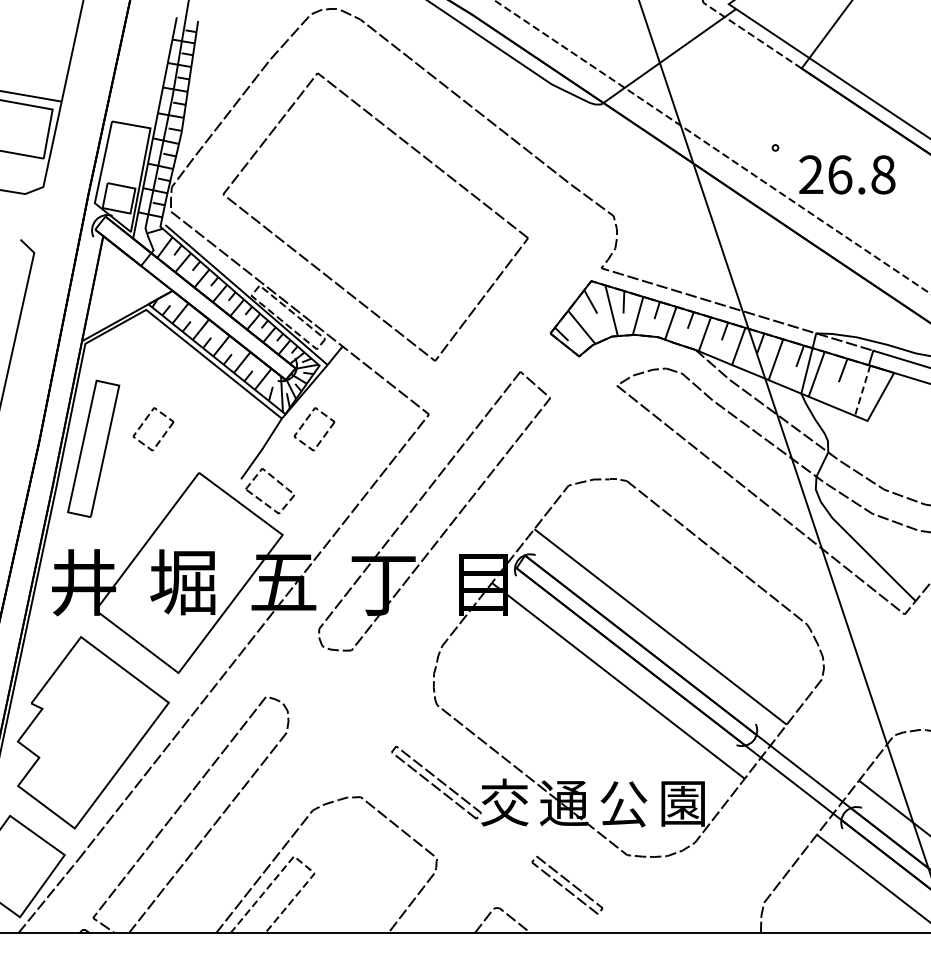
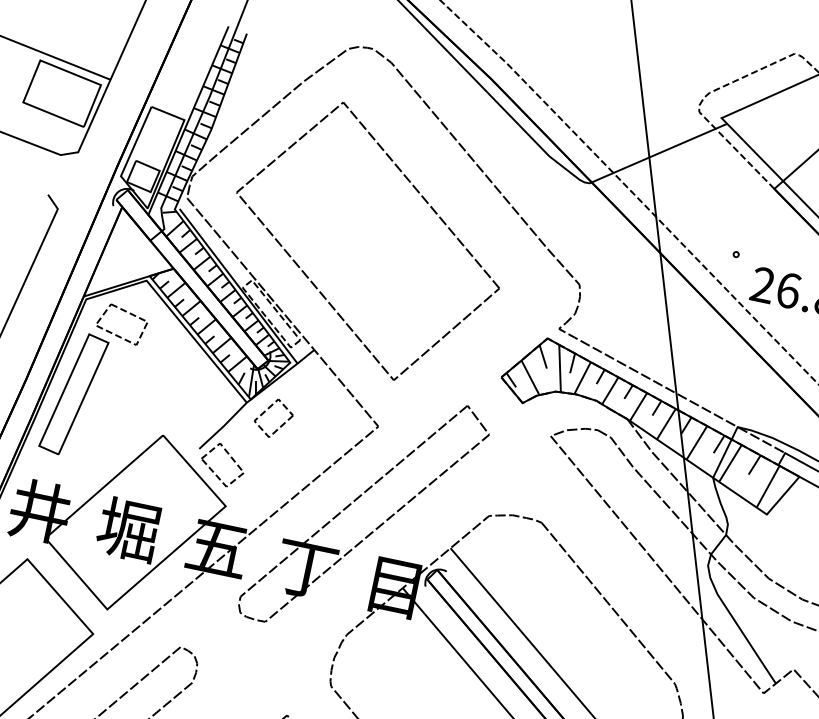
part: (126, 374) -> (117, 334), added
line: (862, 391) -> (767, 487), dashed -> solid
part: (162, 435) -> (137, 395), removed

